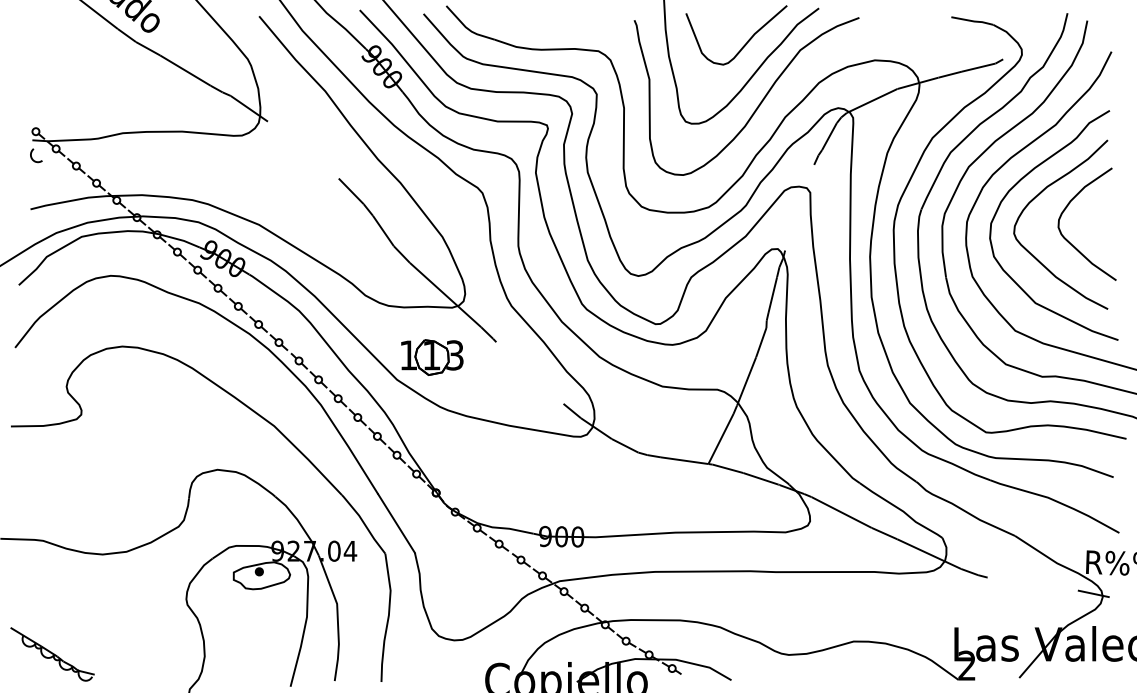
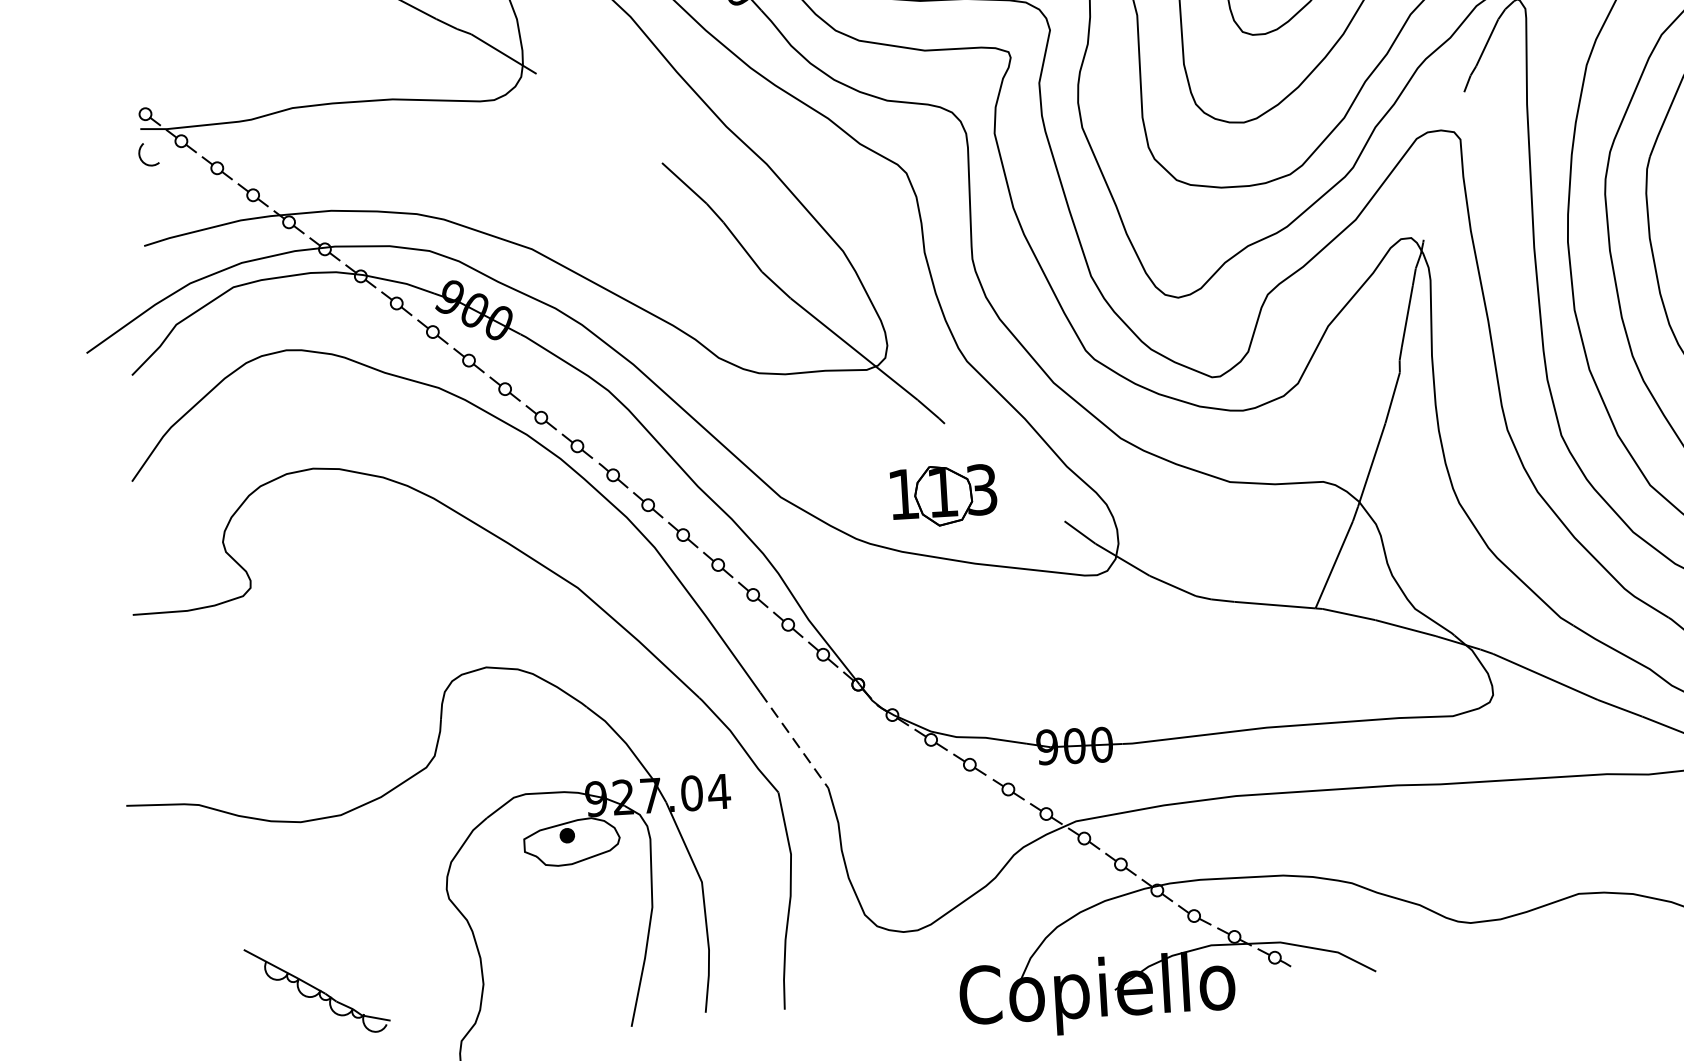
part: (432, 357) -> (944, 495), moved
line: (396, 523) -> (794, 740), solid -> dashed
part: (52, 654) -> (317, 990), moved

